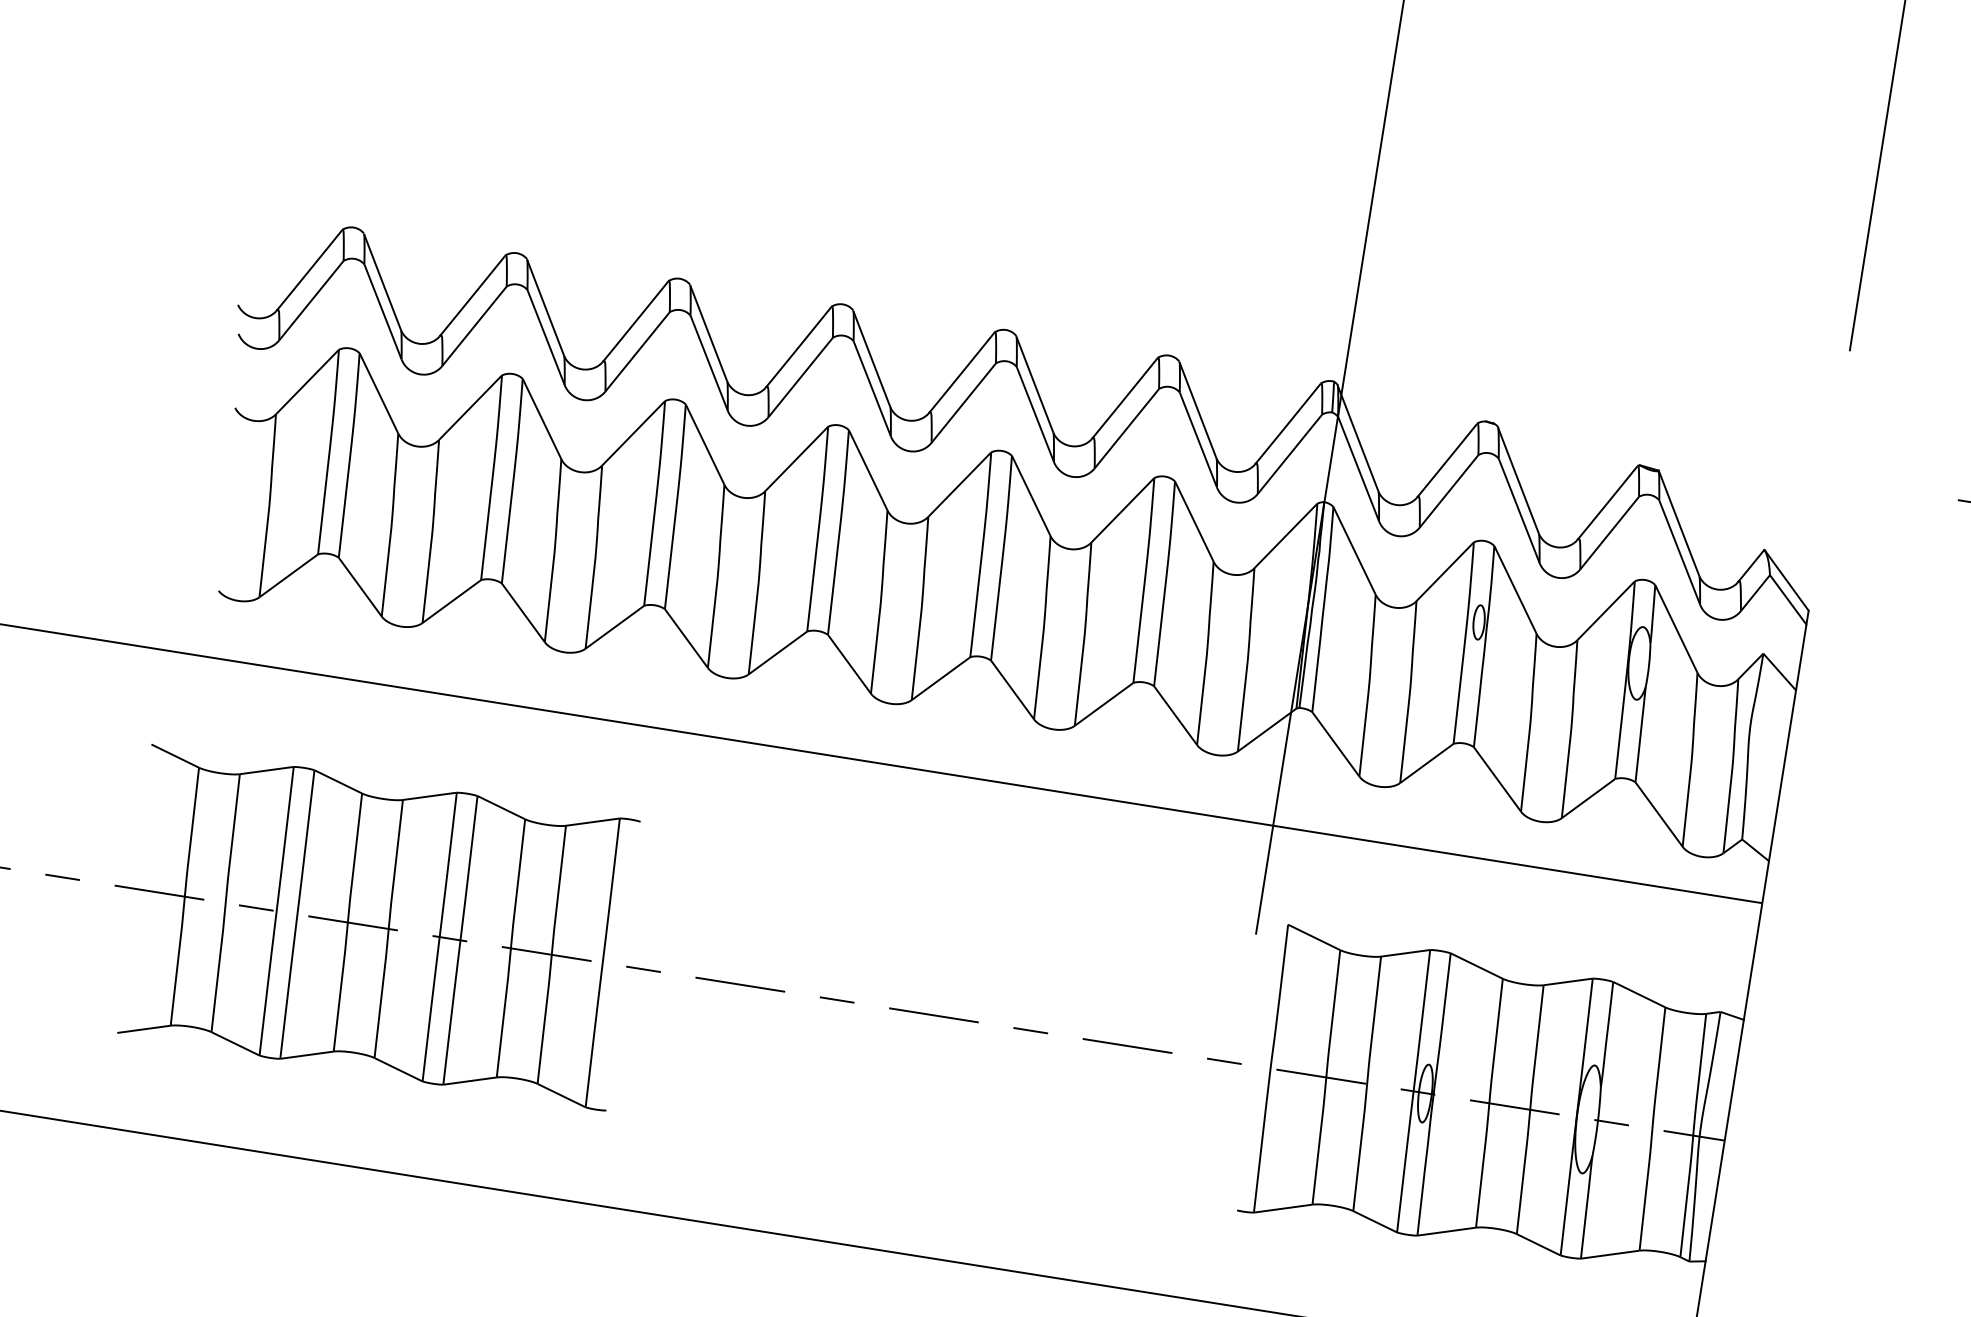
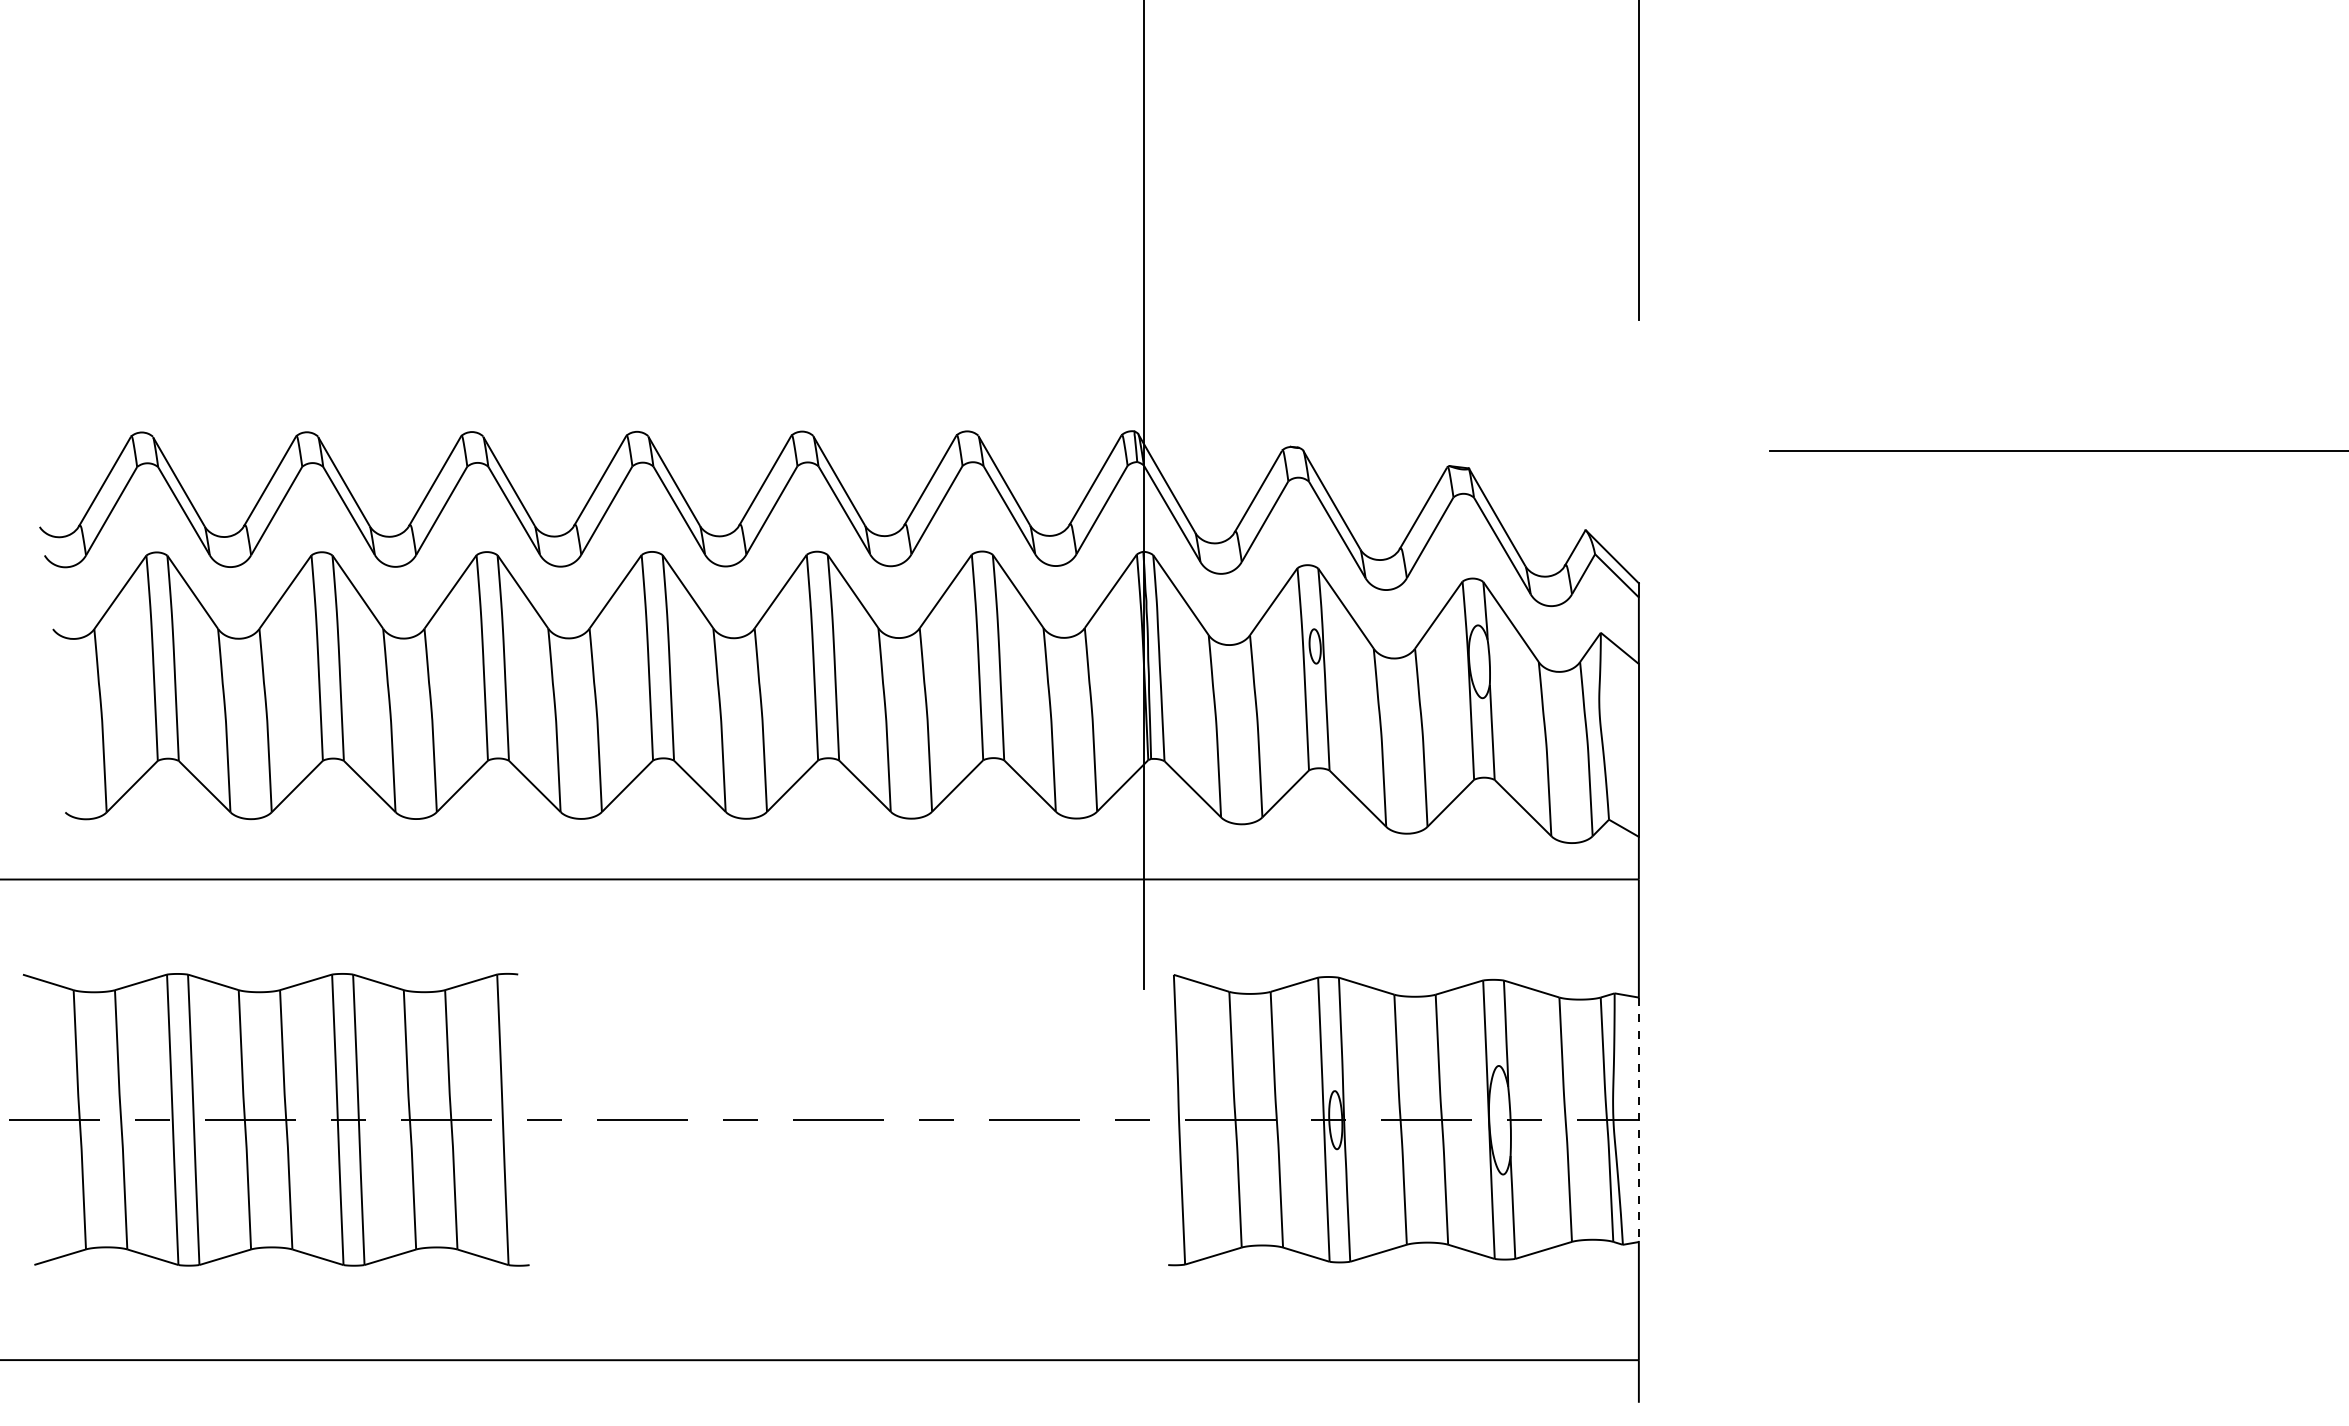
line: (1724, 1141) -> (1638, 1120), solid -> dashed

